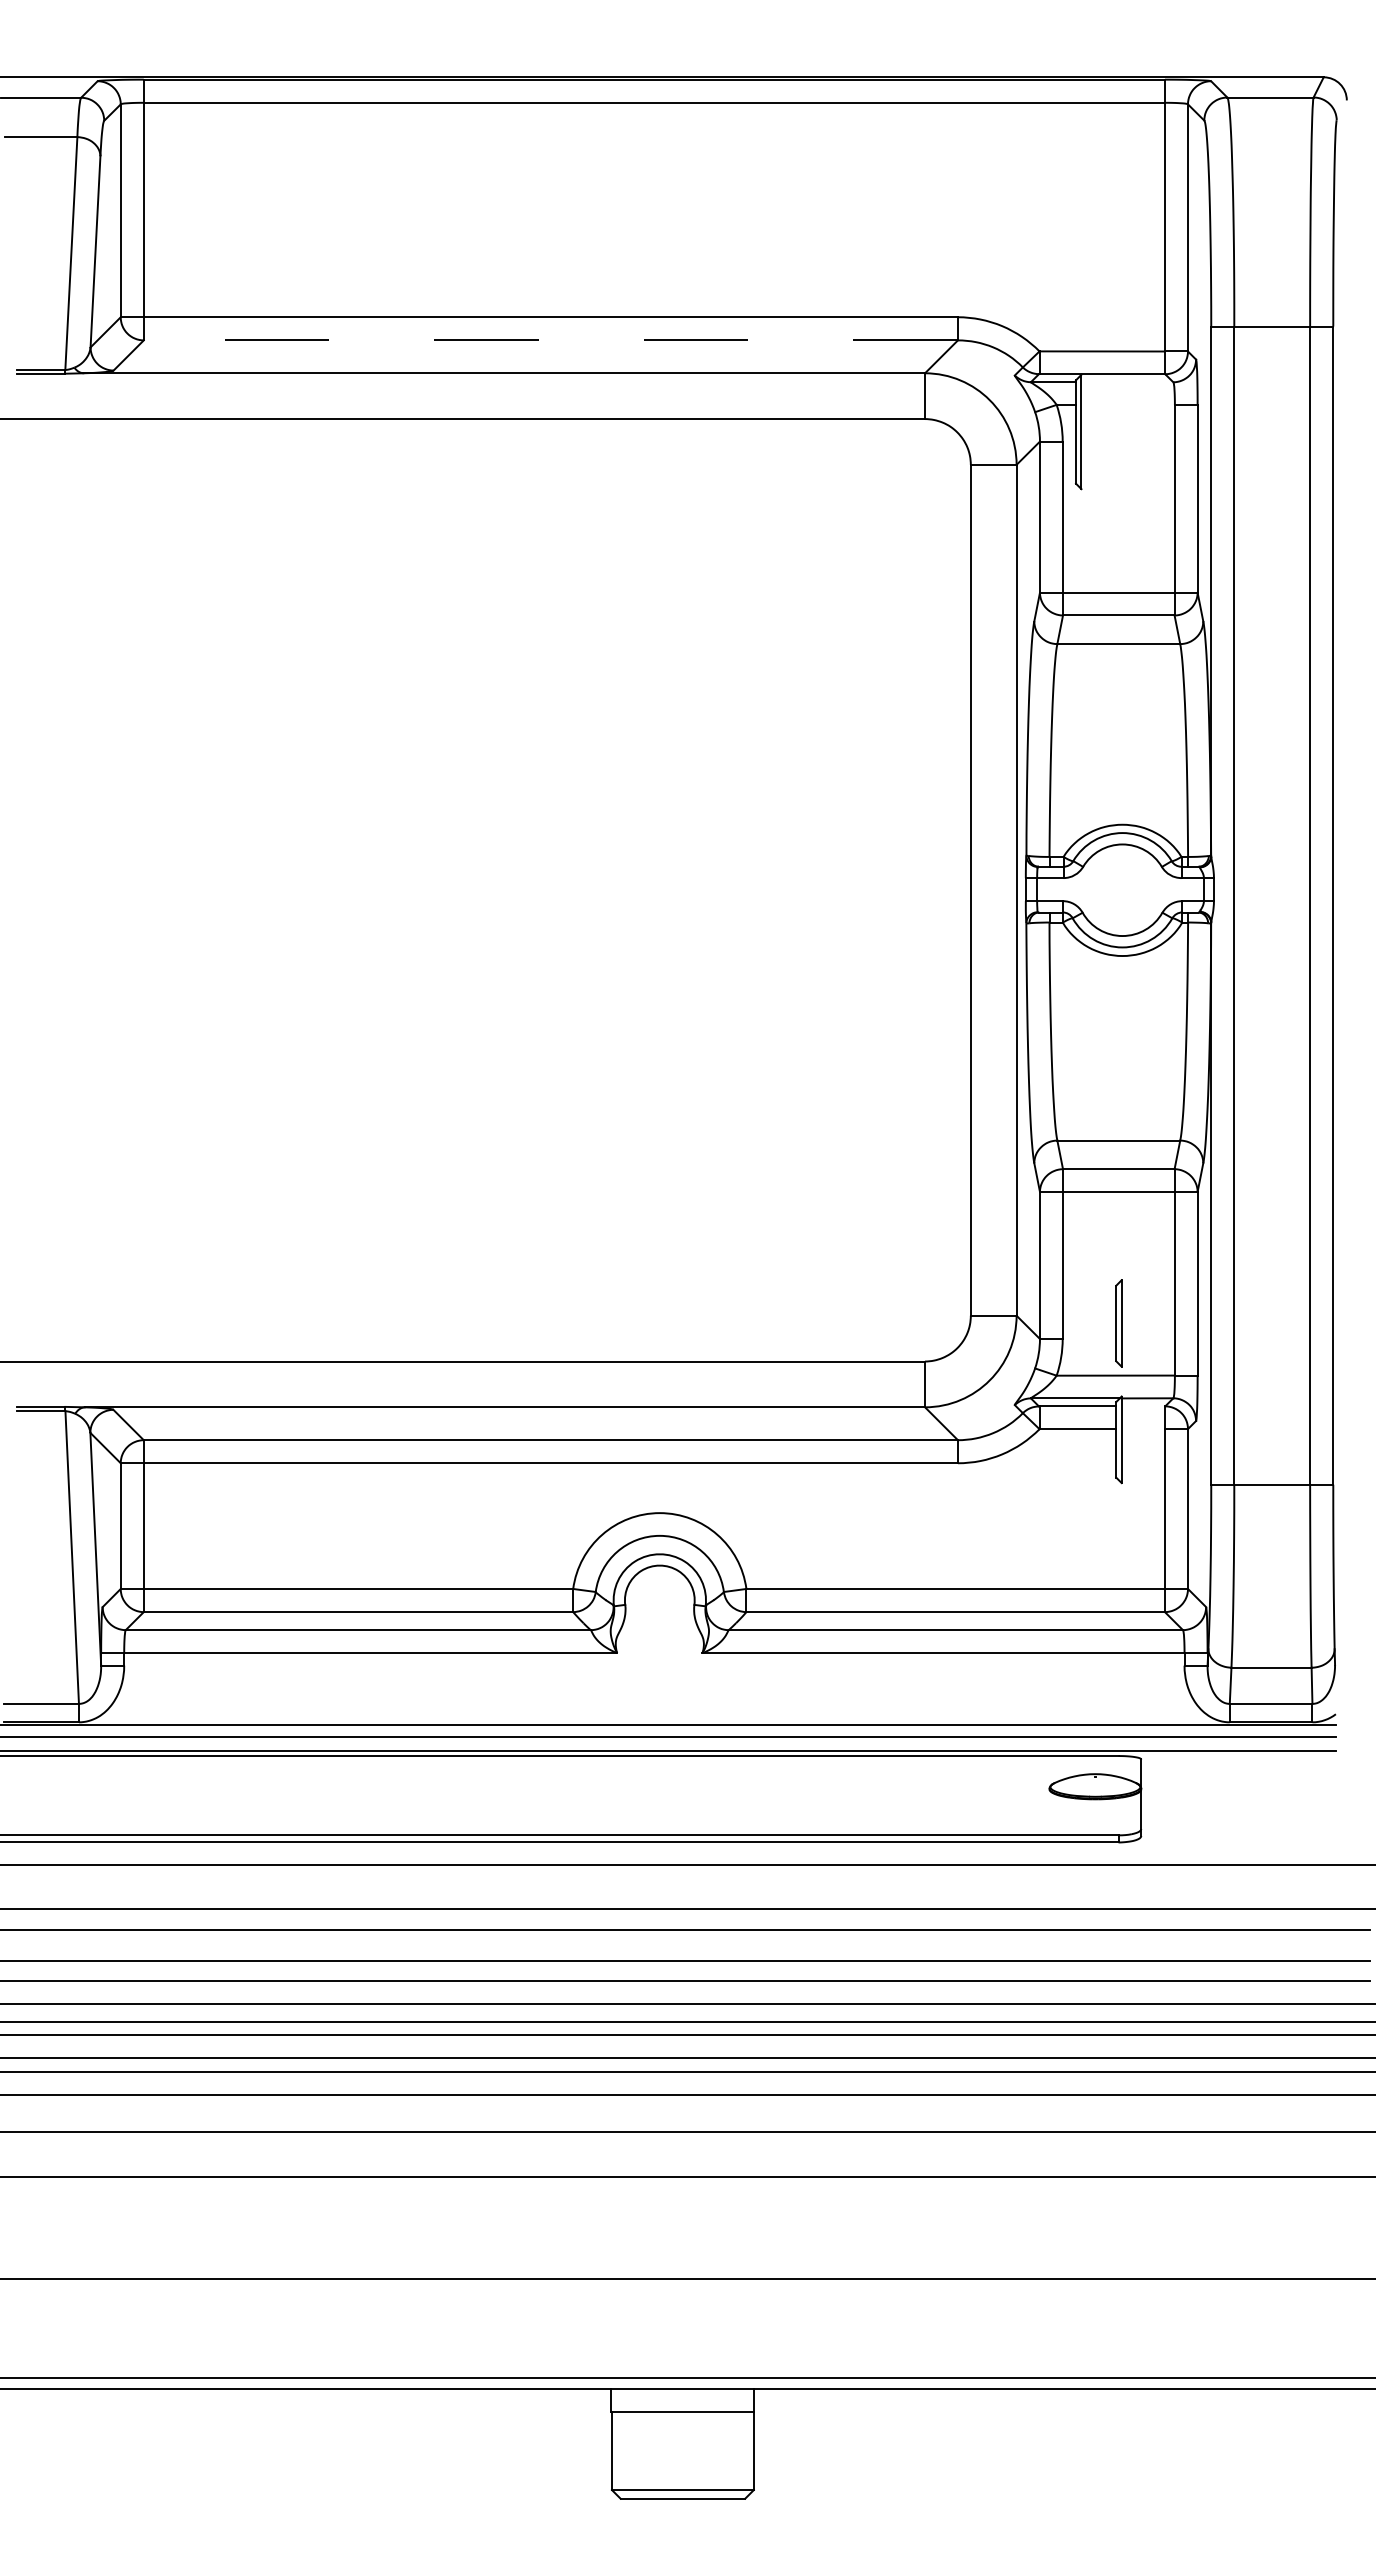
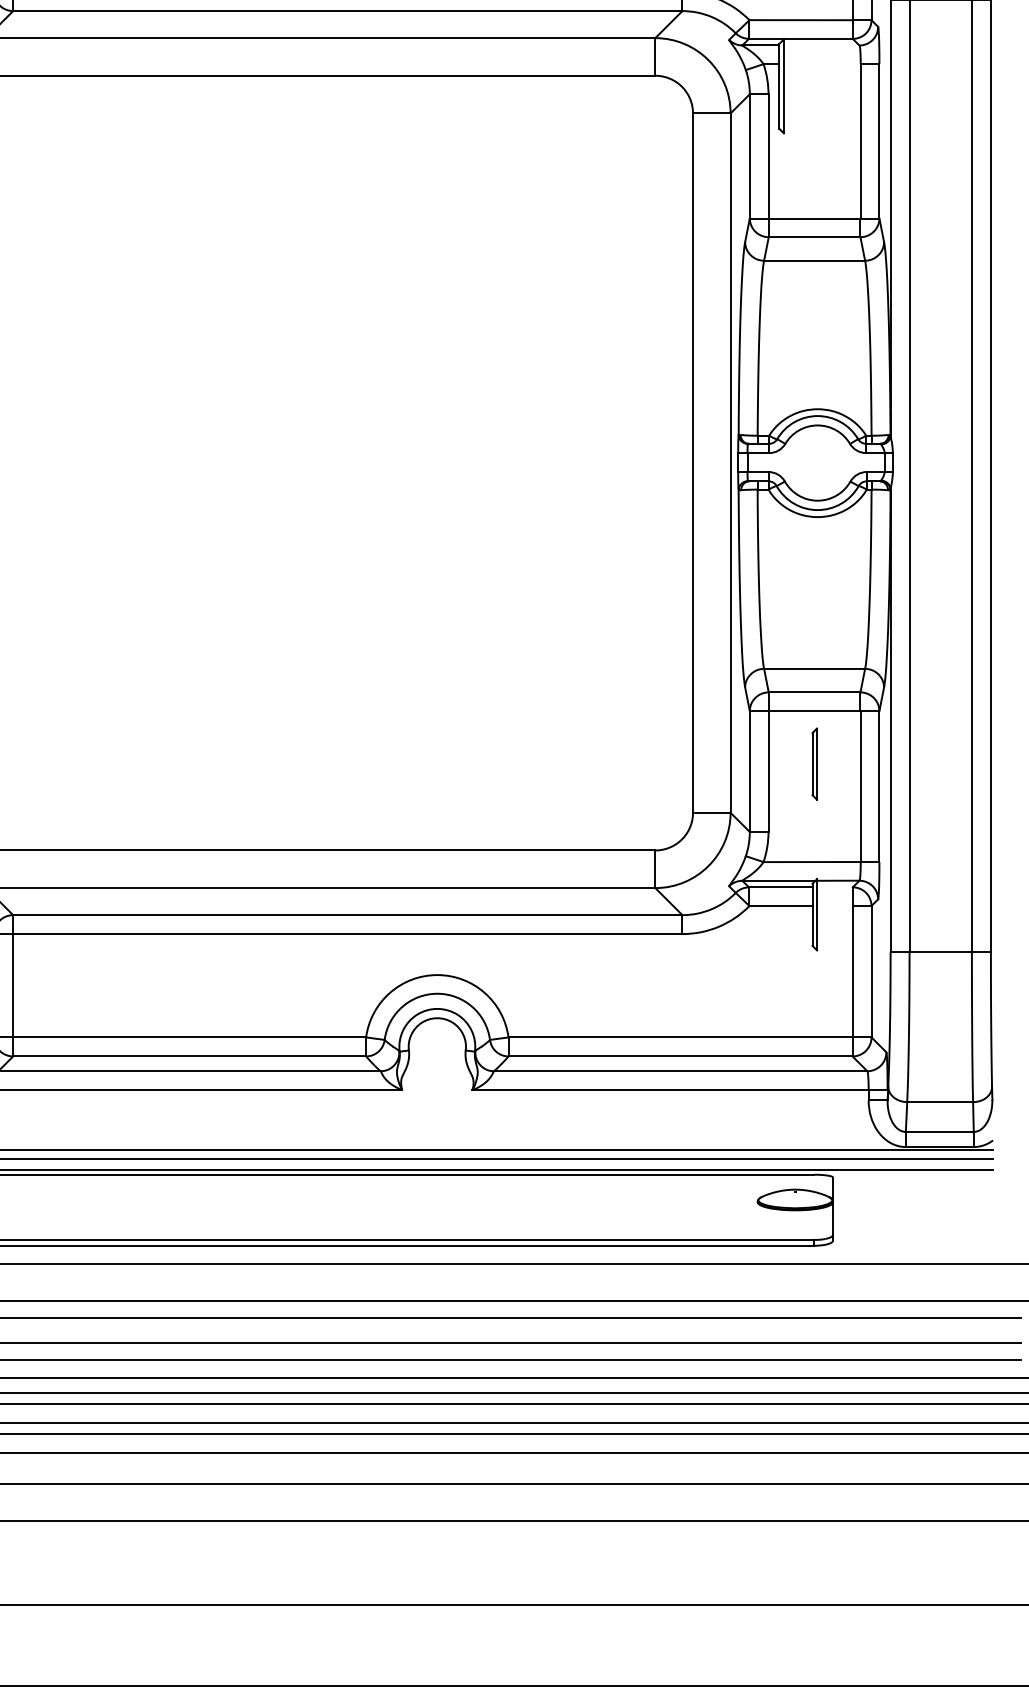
line: (550, 340) -> (347, 11), dashed -> solid
part: (1118, 1323) -> (814, 764), moved

